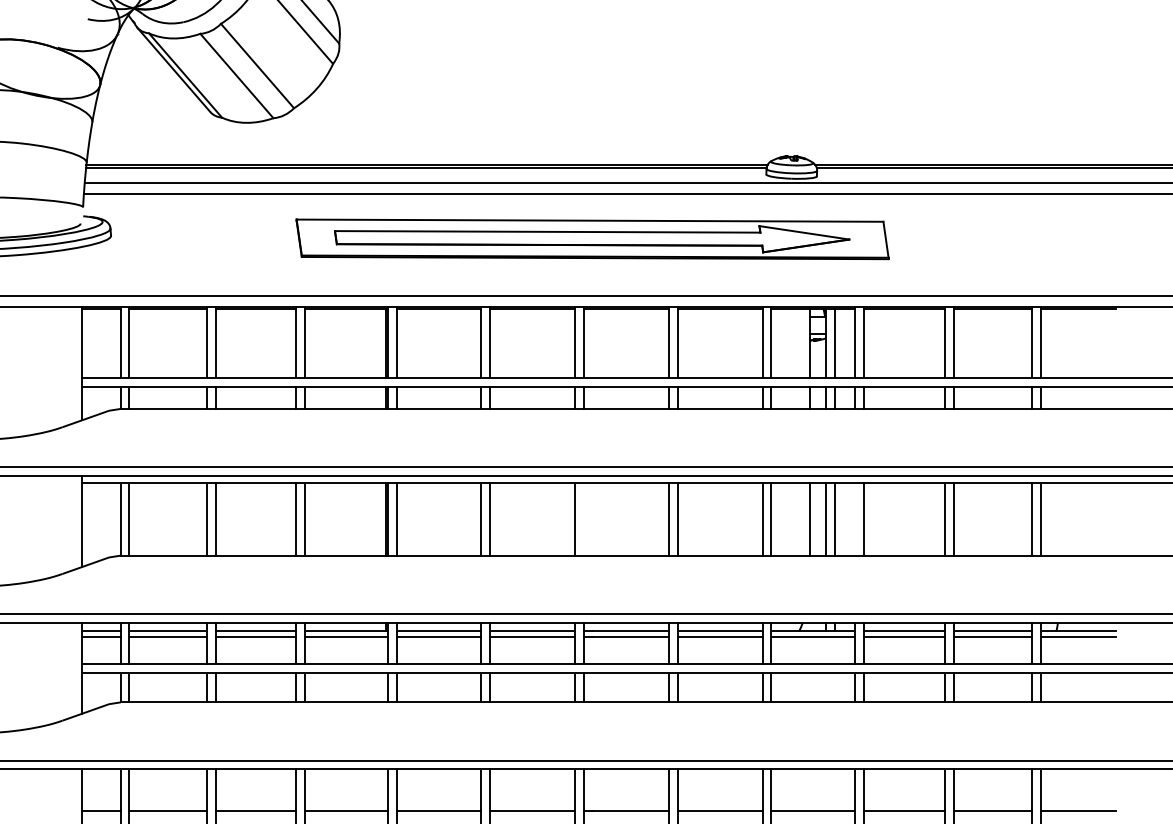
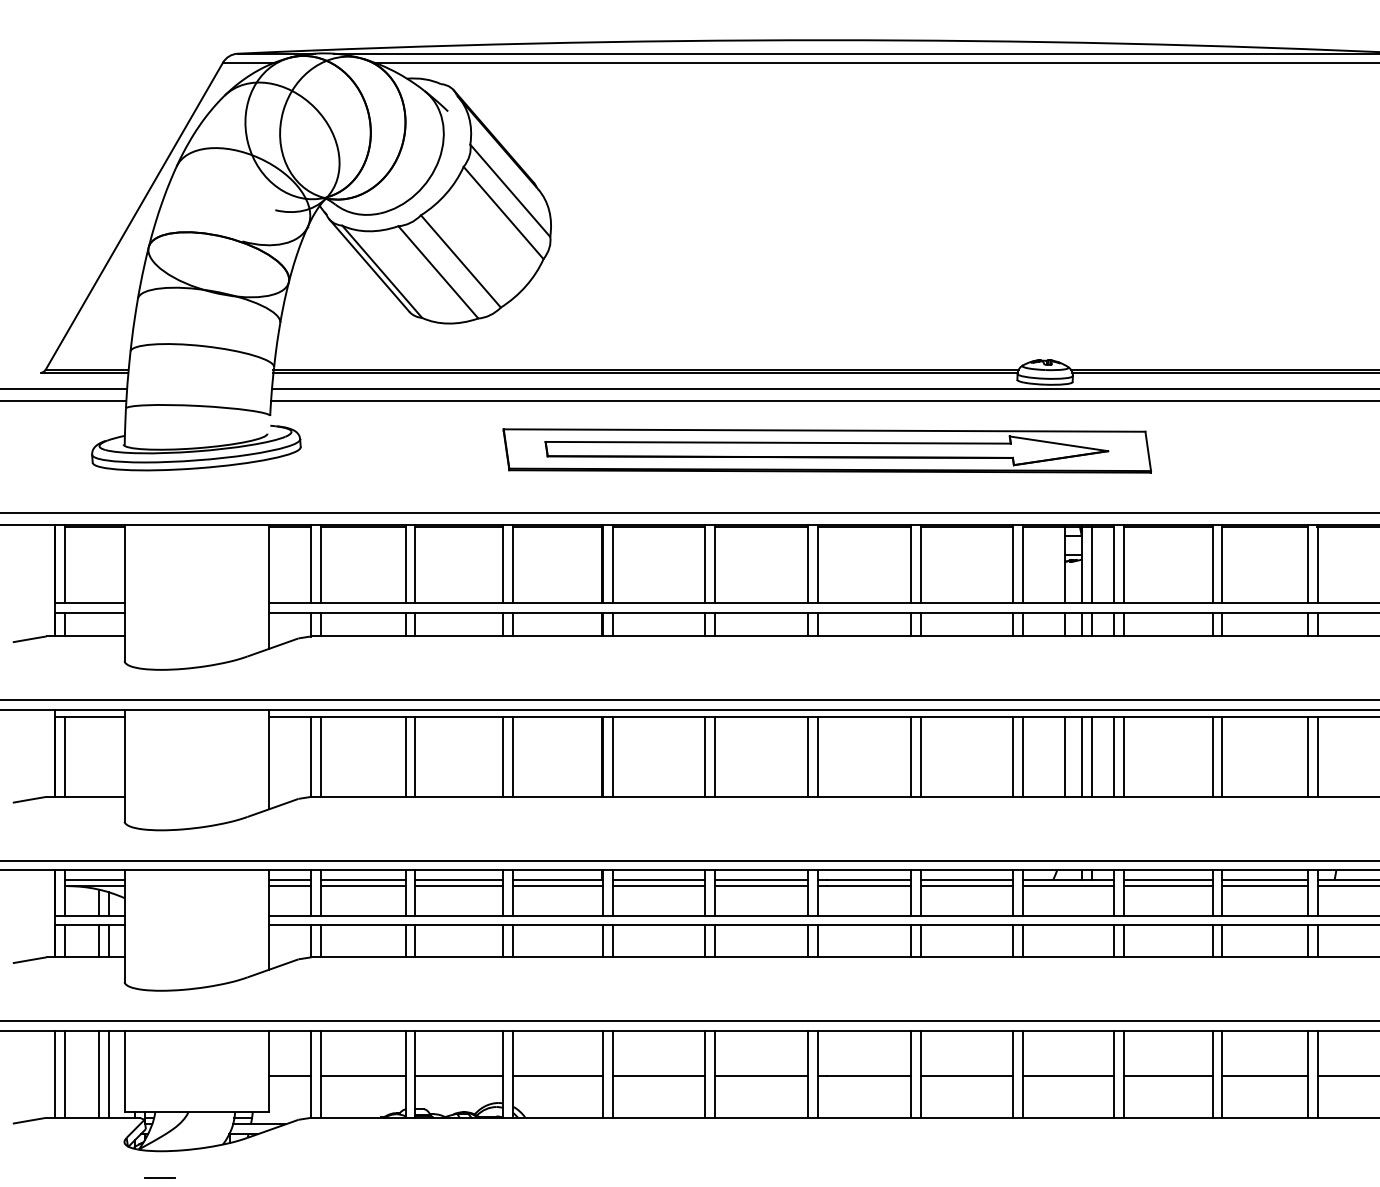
line: (583, 518) -> (817, 756), added
line: (855, 518) -> (1114, 756), added

